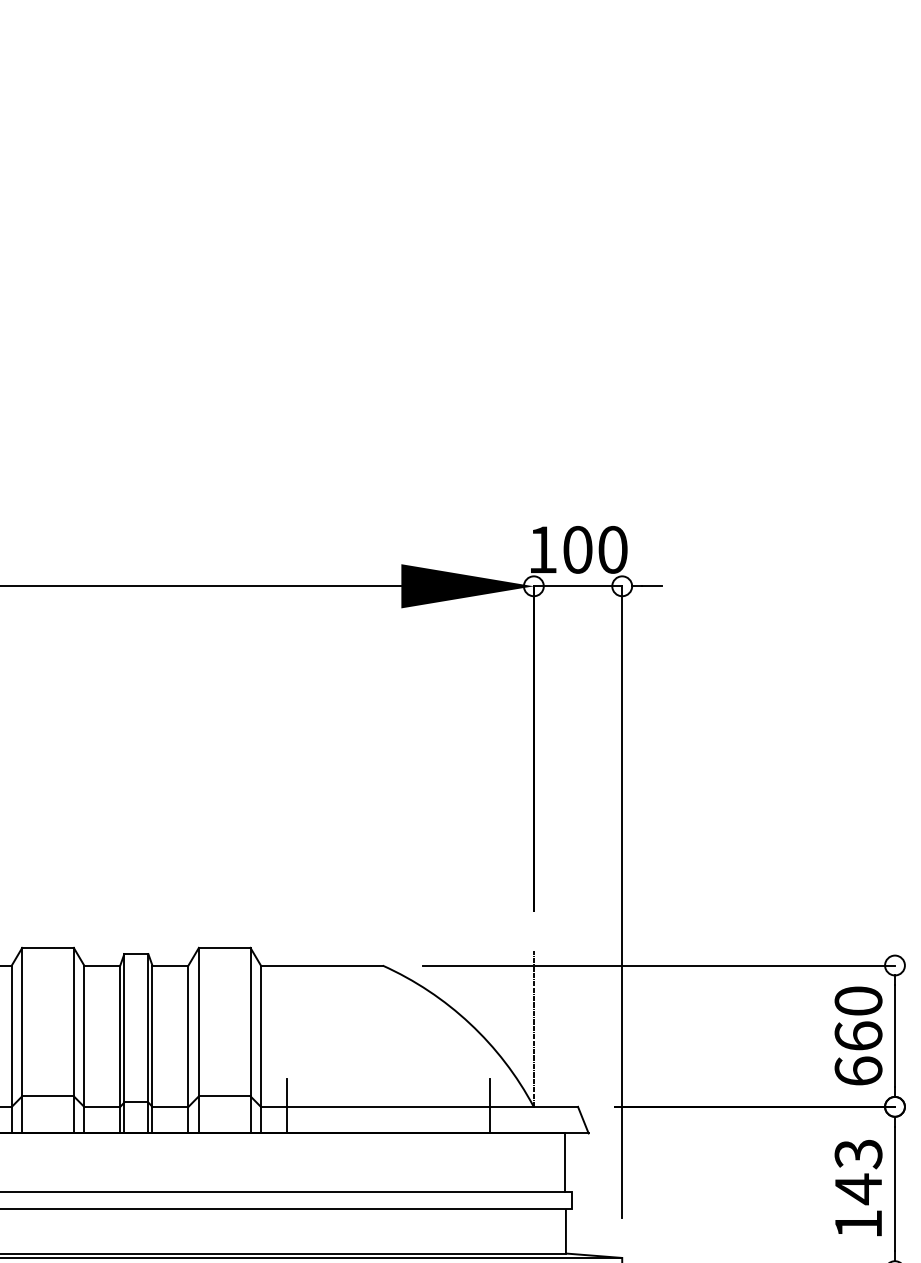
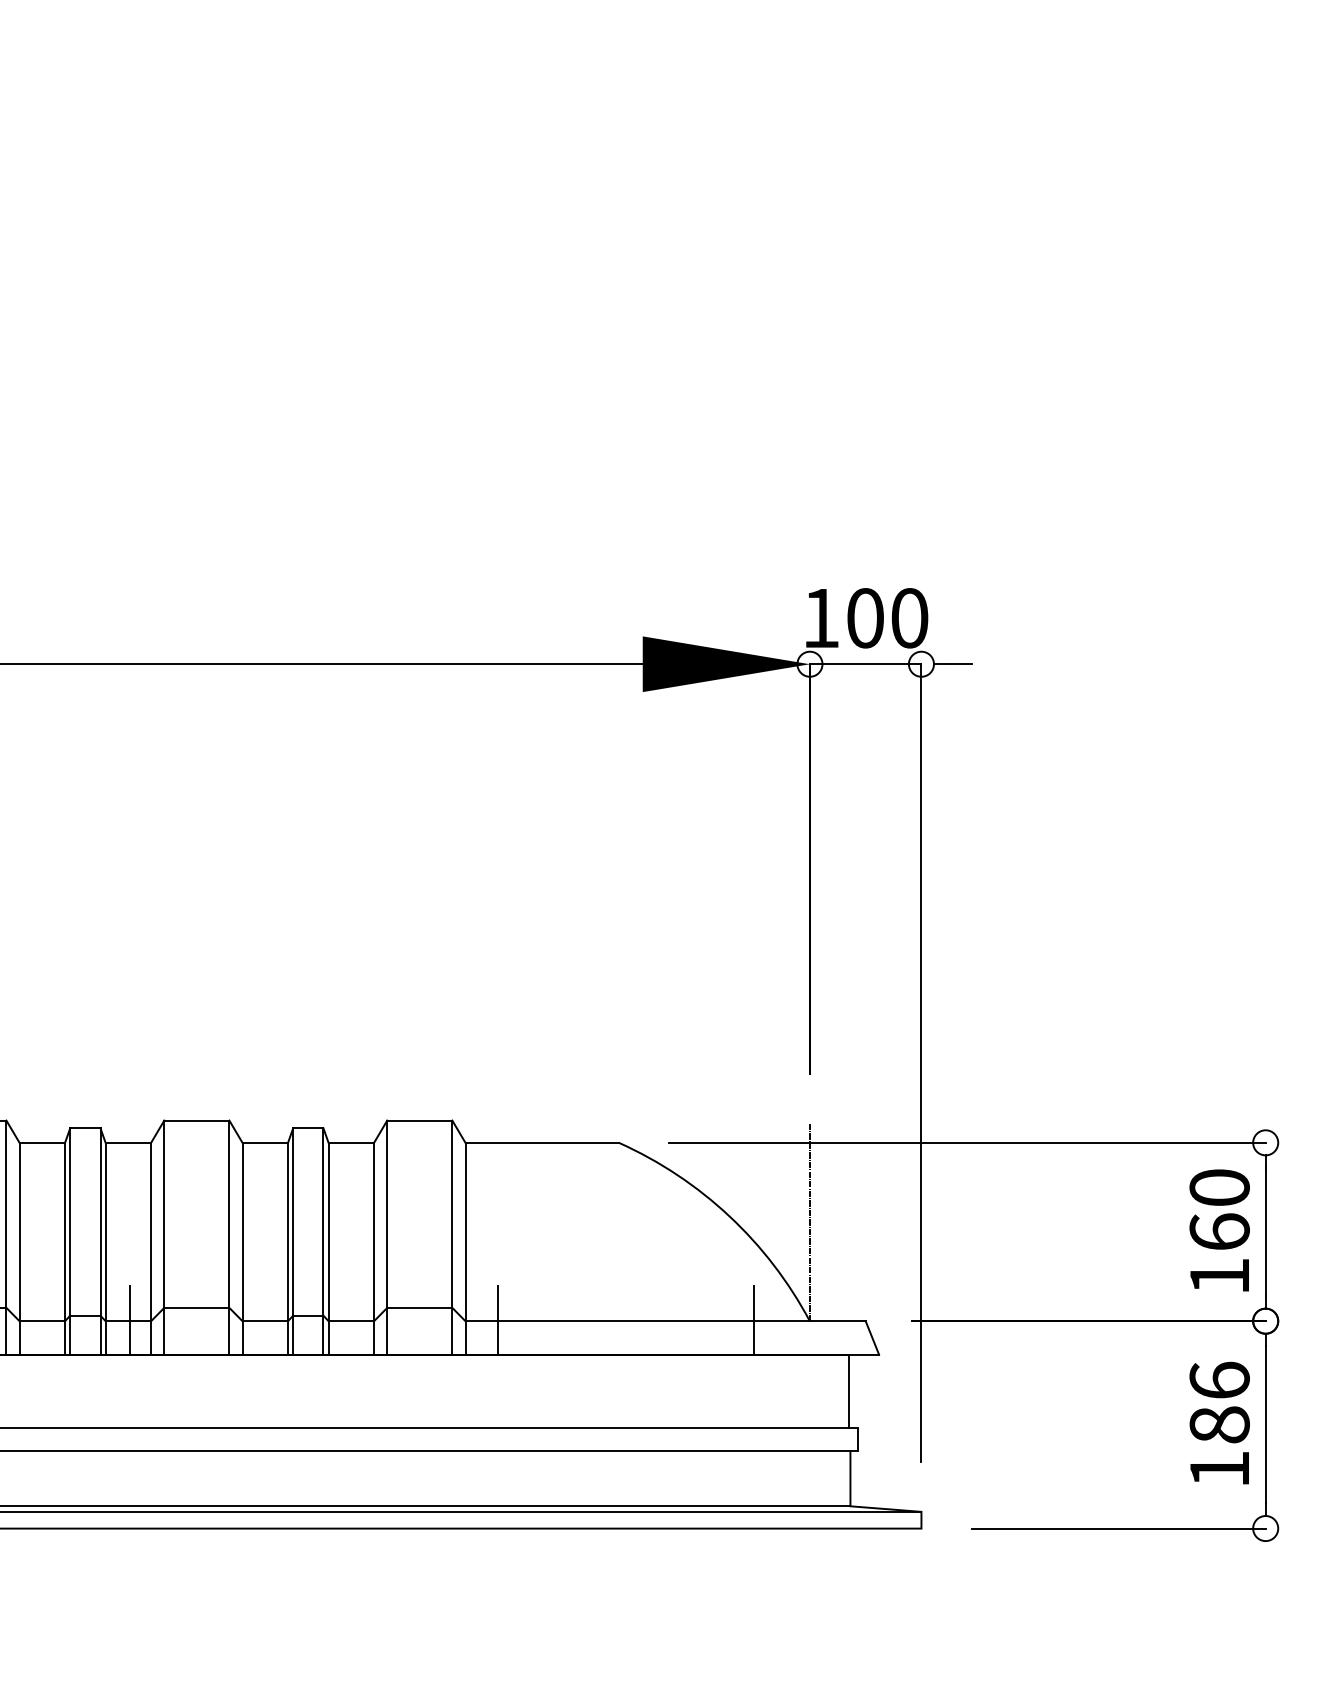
text: (858, 1070) -> (1219, 1275), 660 -> 160
text: (858, 1172) -> (1219, 1403), 143 -> 186

